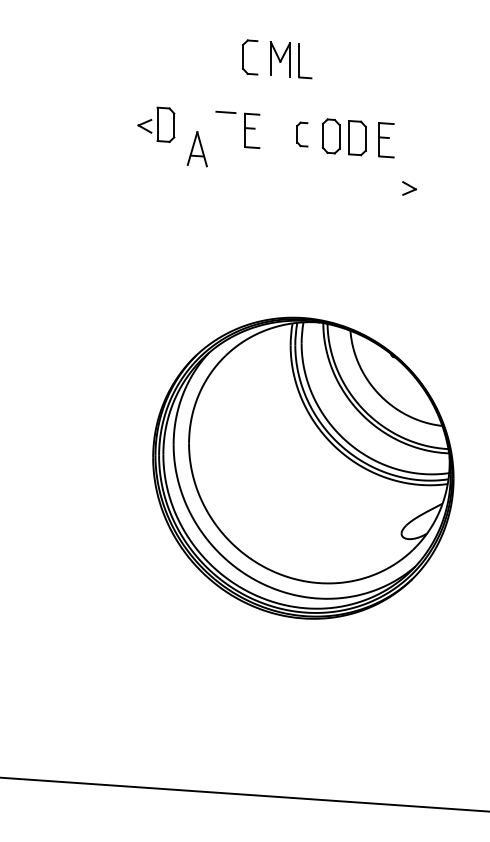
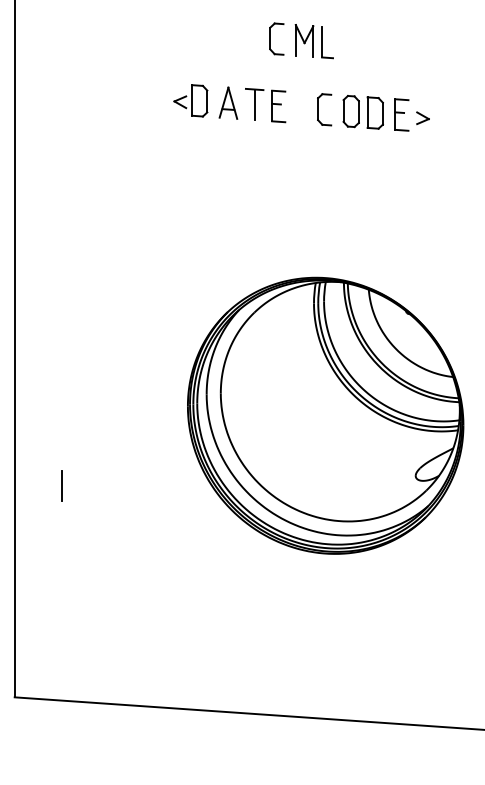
line: (225, 128) -> (254, 104), added
part: (302, 134) -> (324, 109), size x1.43
part: (197, 148) -> (228, 102), moved
part: (408, 188) -> (422, 118), moved
line: (15, 544) -> (61, 485), added

